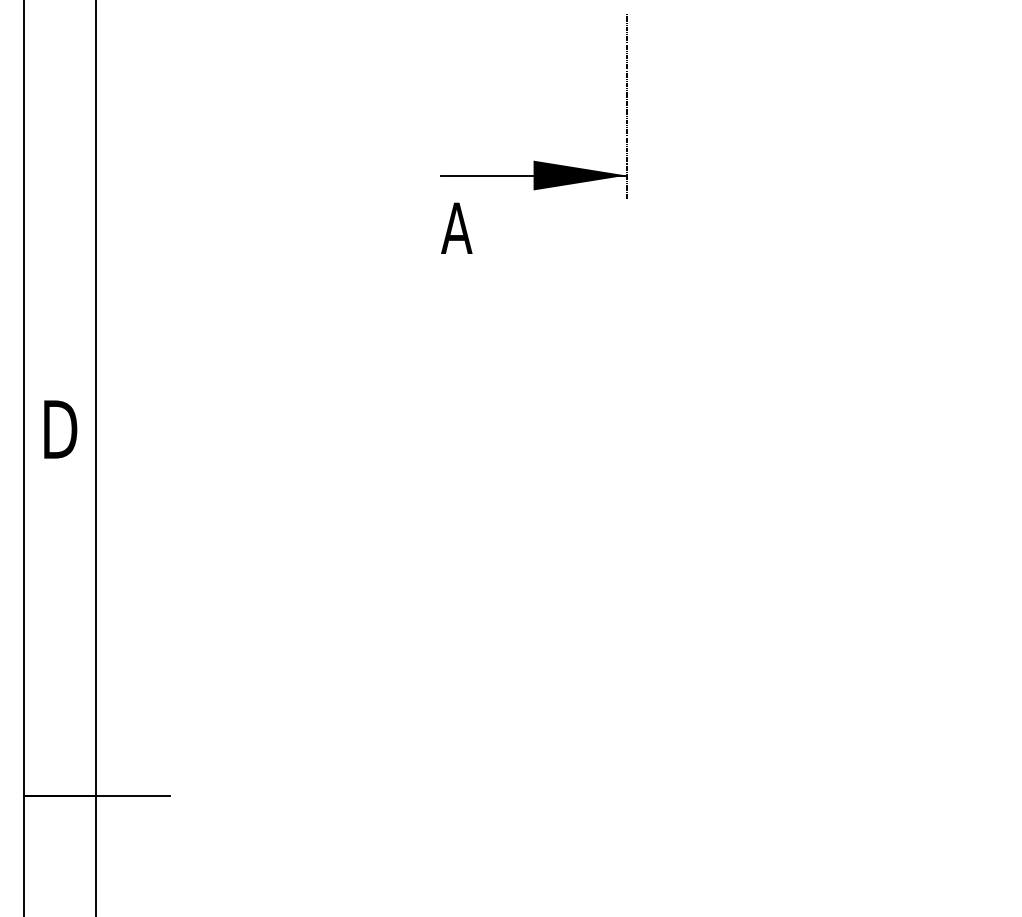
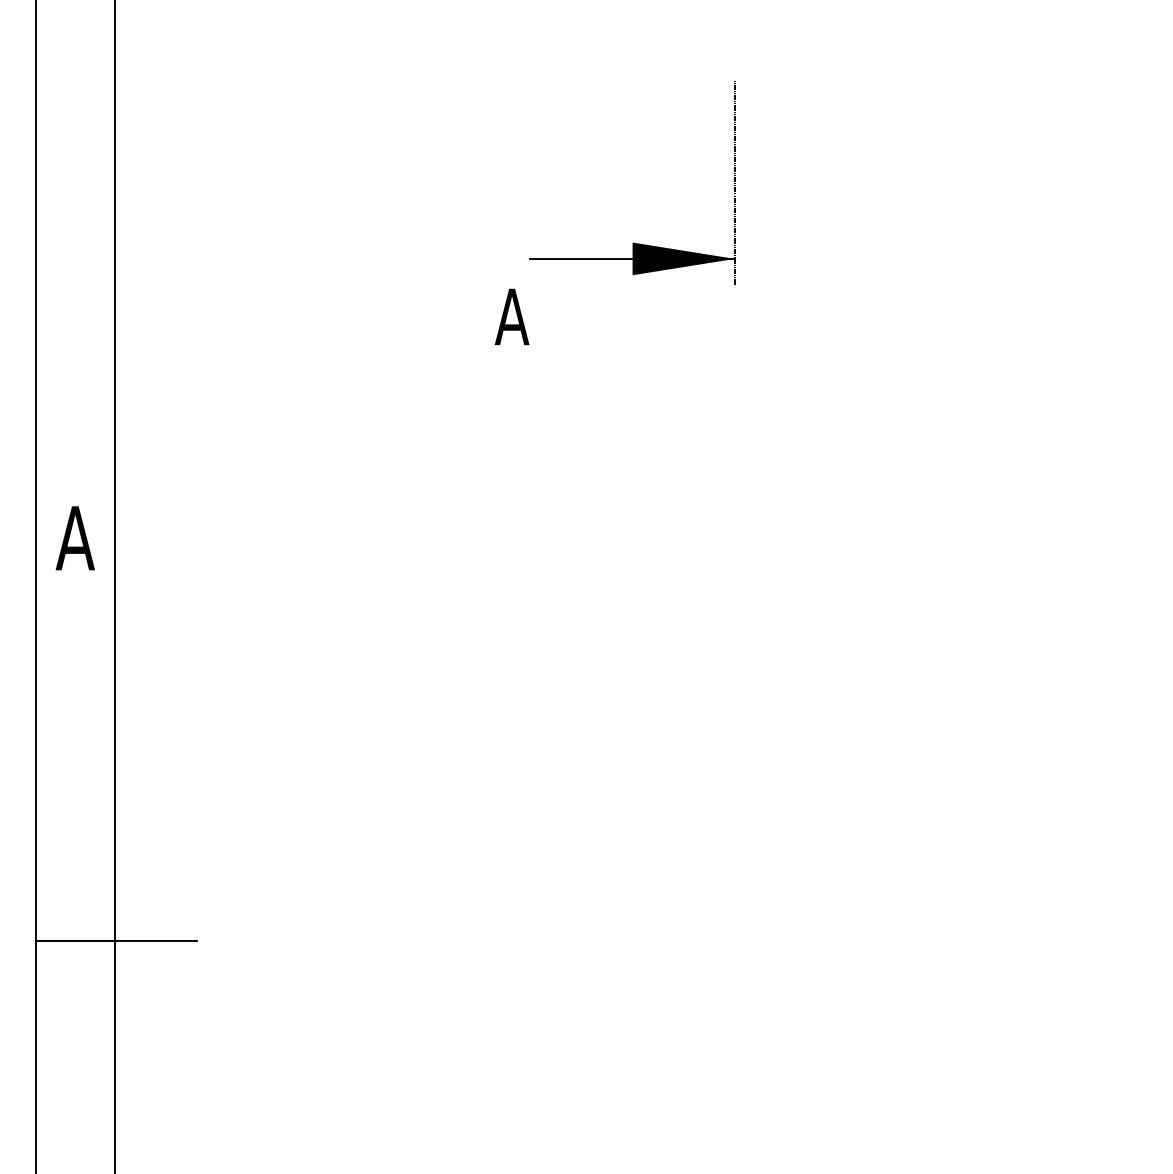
part: (533, 160) -> (632, 242), moved
text: (58, 429) -> (74, 538), D -> A

